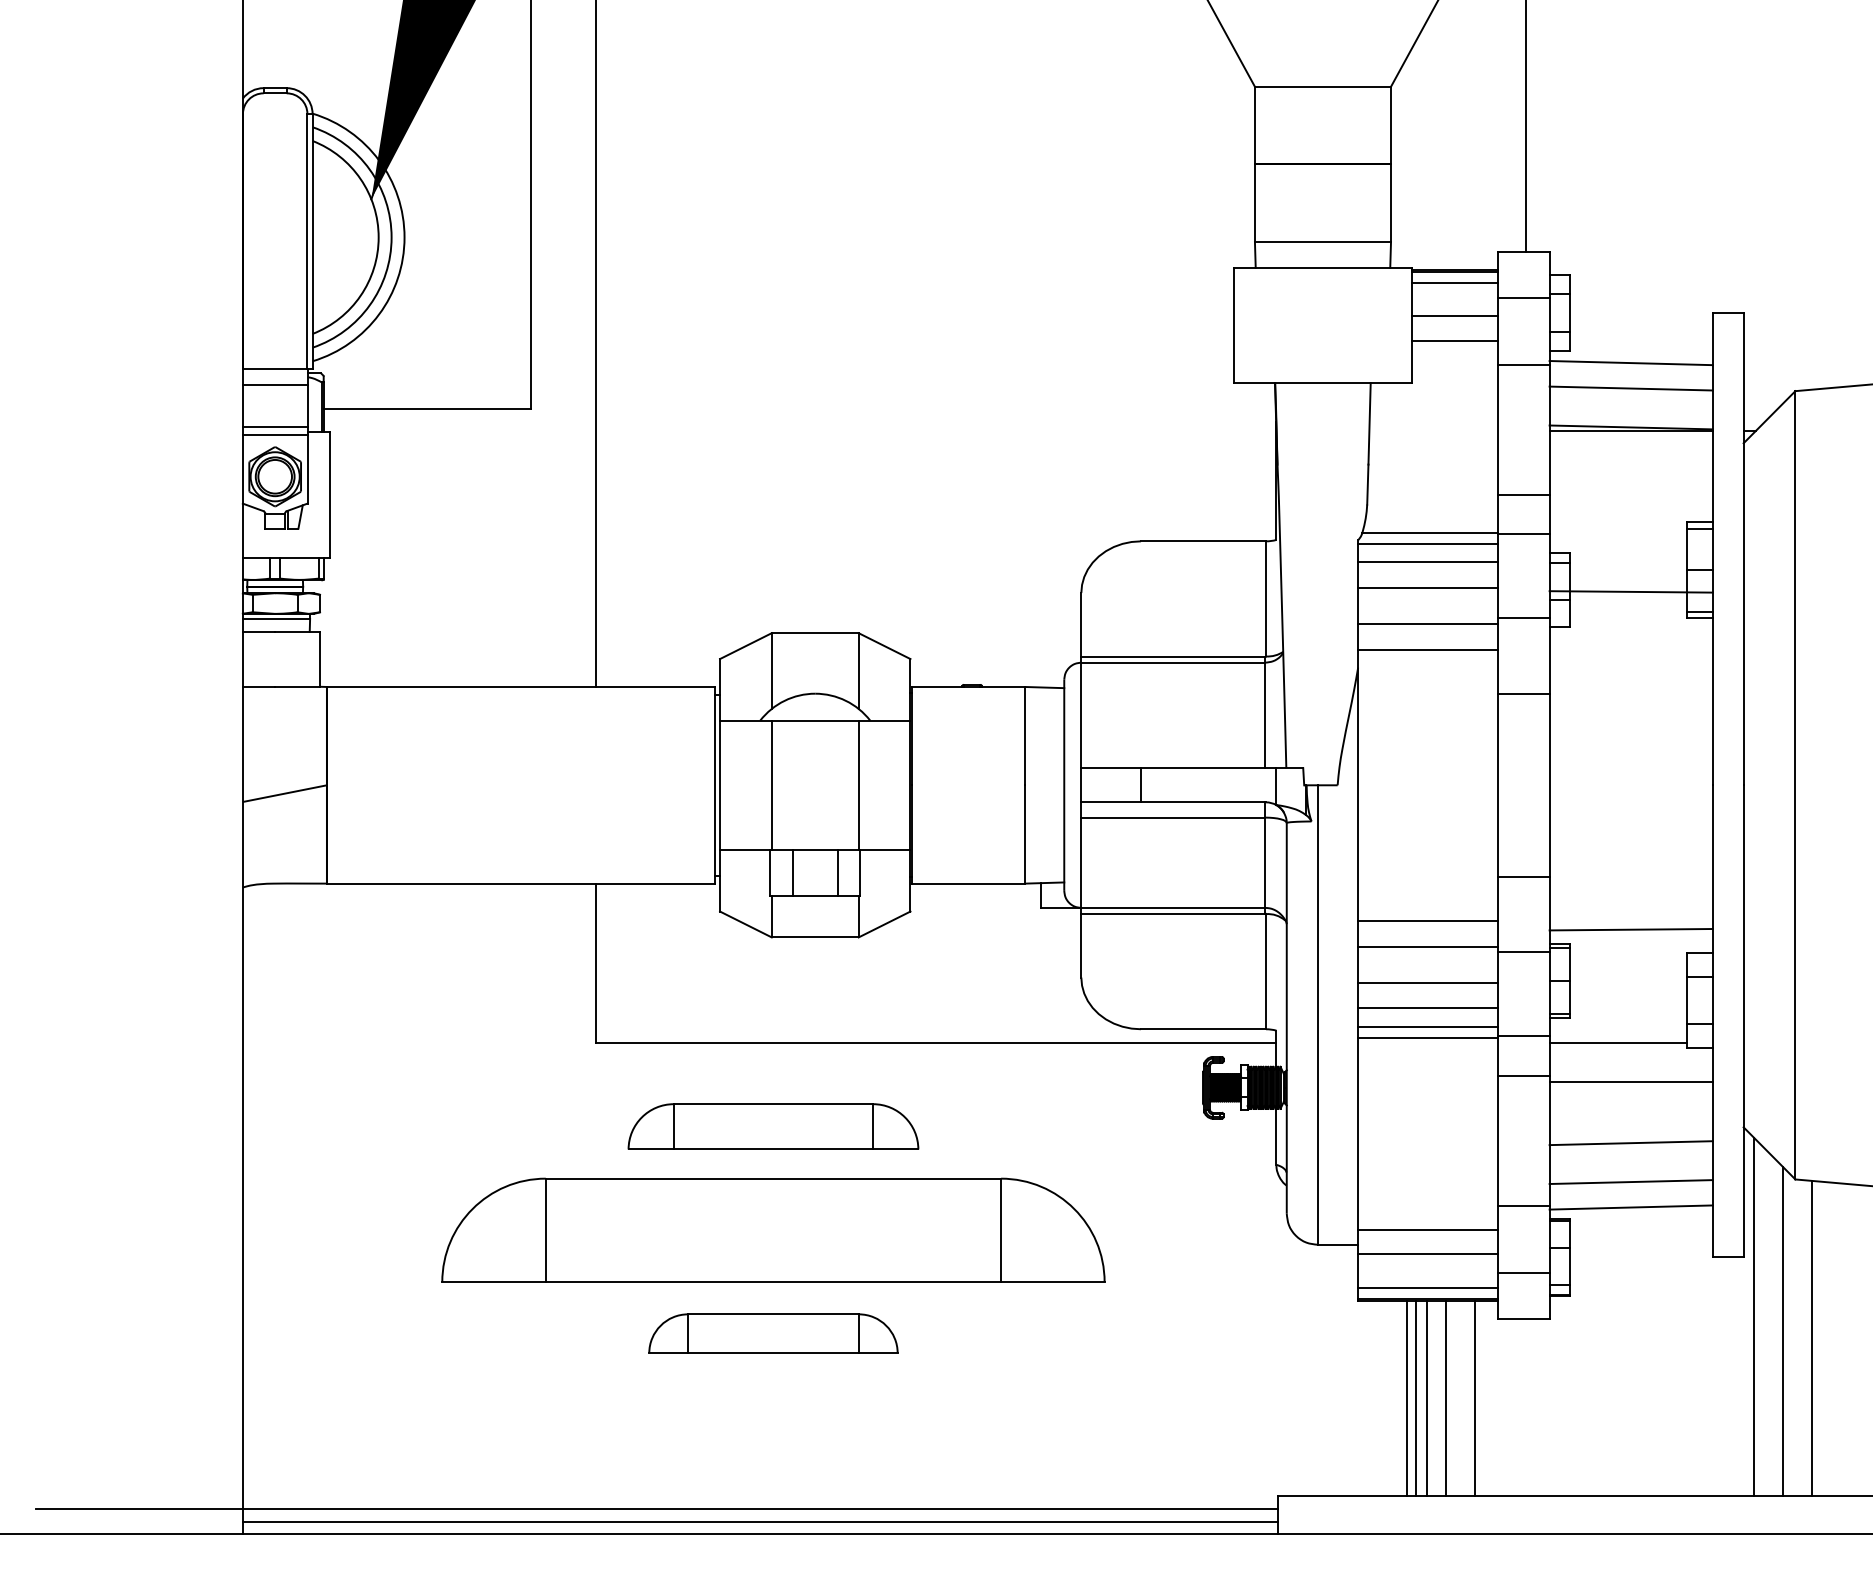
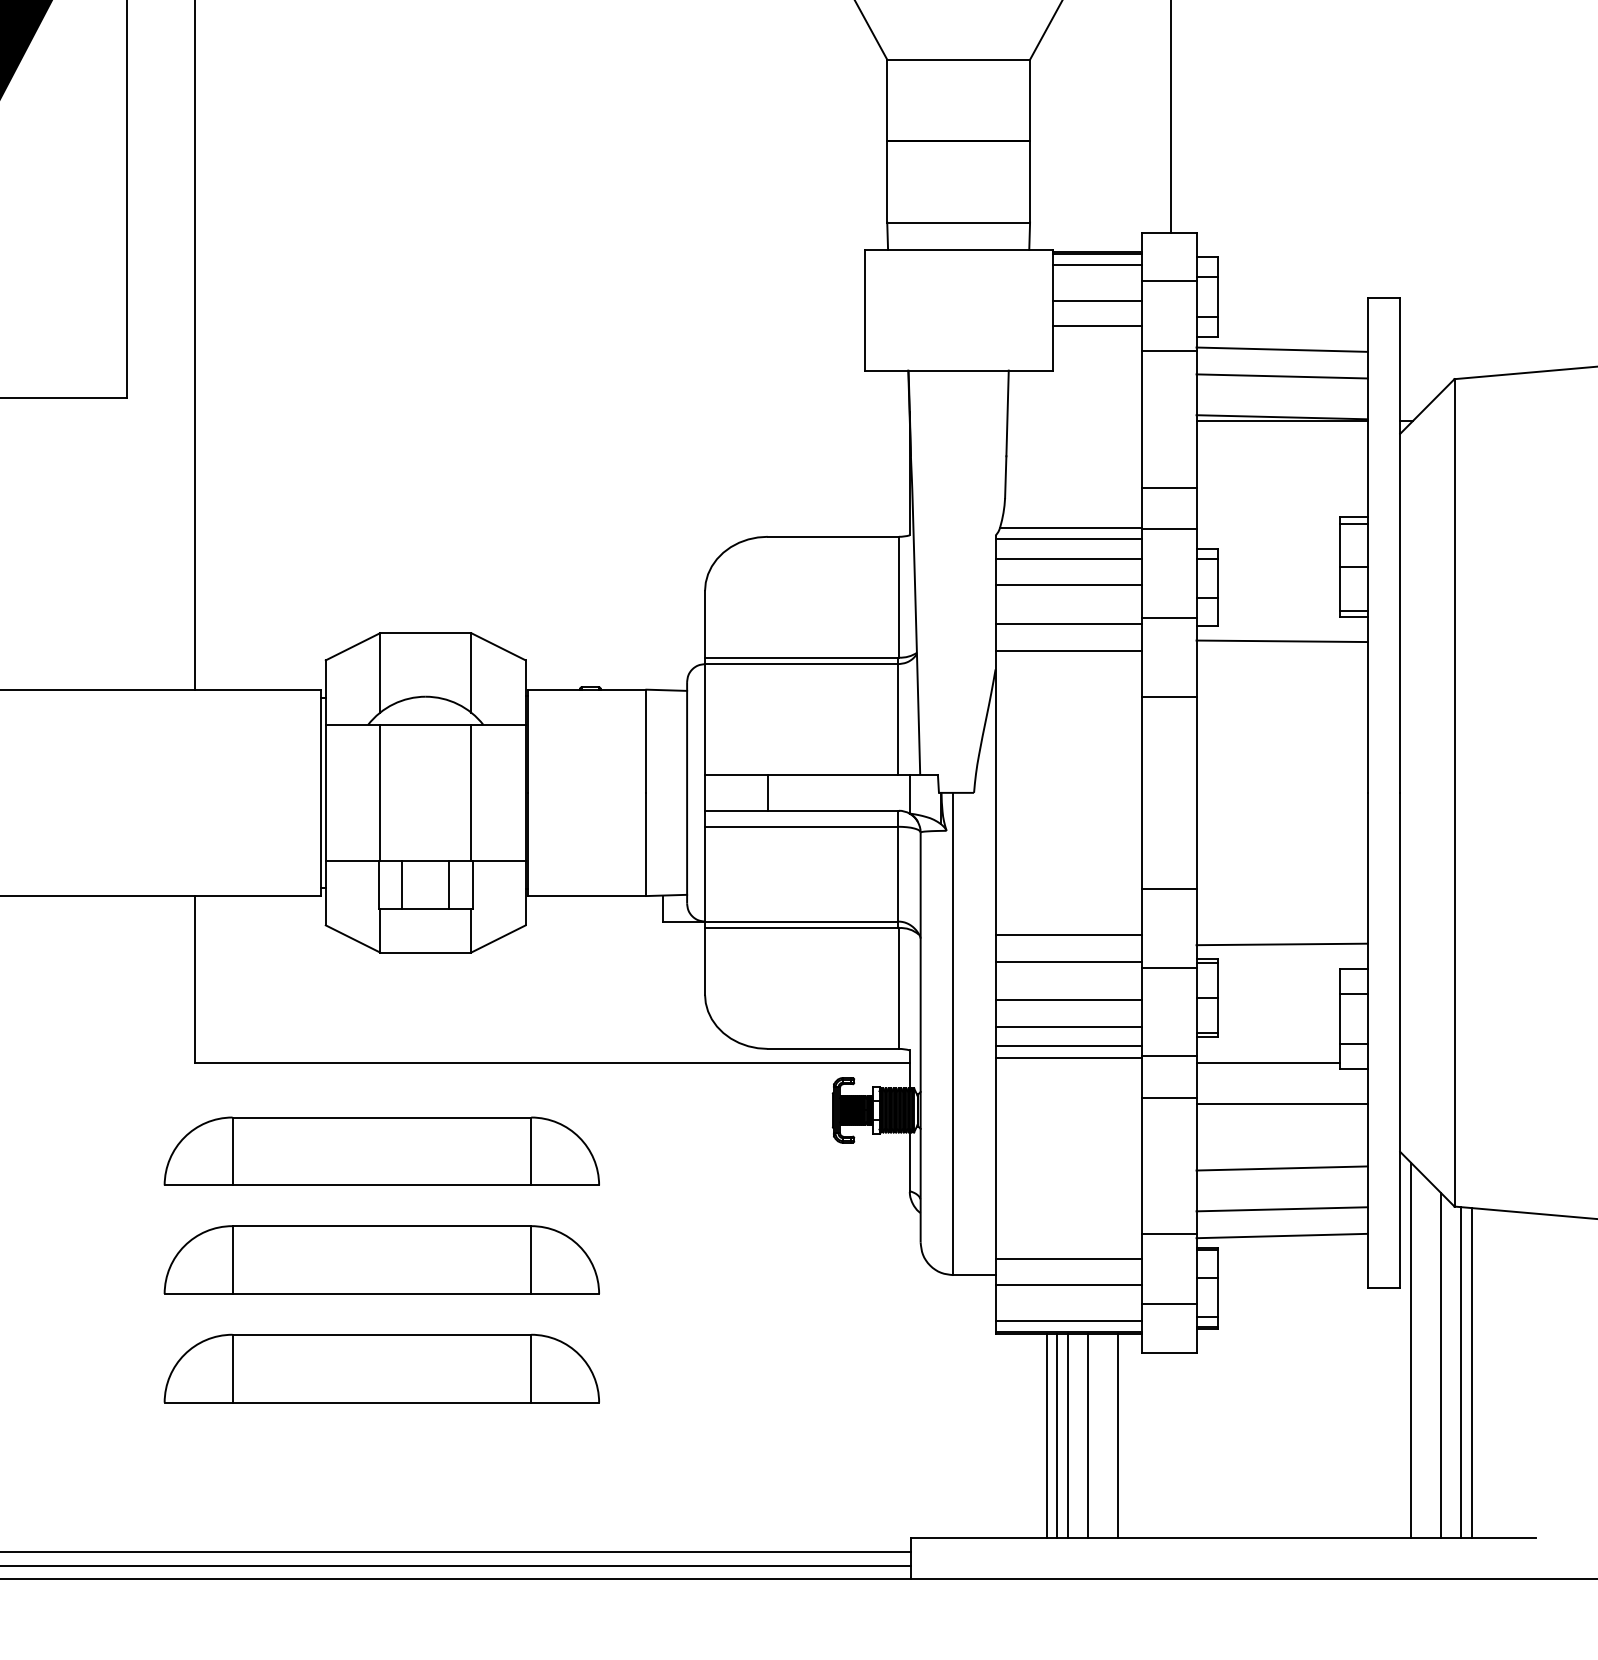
line: (1630, 591) -> (1281, 640), moved
part: (773, 1126) -> (381, 1150), size x1.43
part: (773, 1230) -> (381, 1260), size x0.62
part: (773, 1333) -> (381, 1368), size x1.67
line: (1801, 1337) -> (1460, 1372), added

